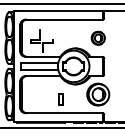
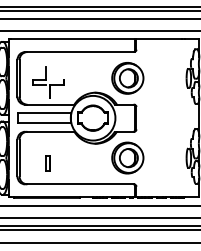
part: (98, 38) -> (127, 78), size x1.67
part: (60, 99) -> (47, 163), moved

